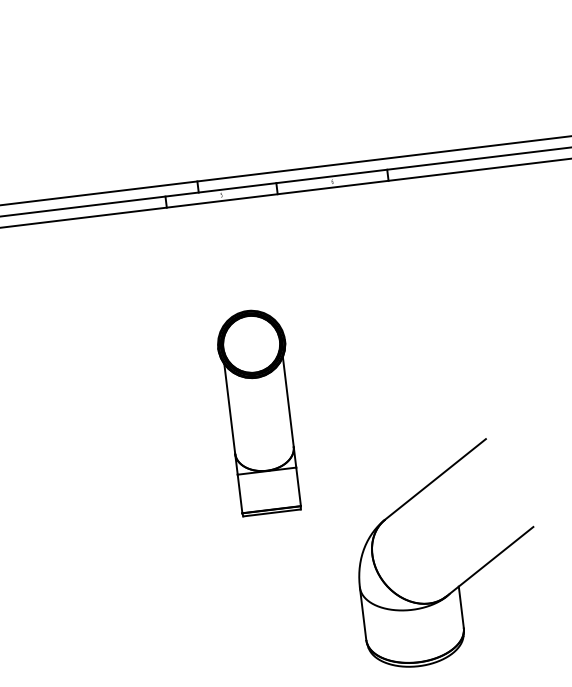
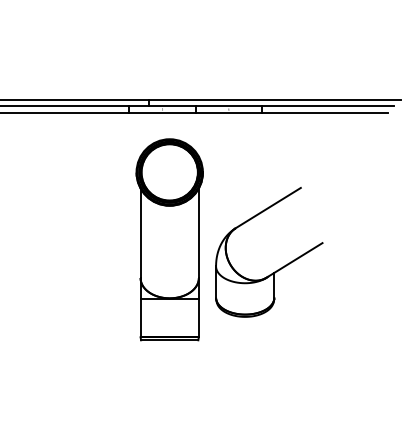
part: (259, 411) -> (169, 239), size x1.67
part: (463, 580) -> (277, 269), moved

